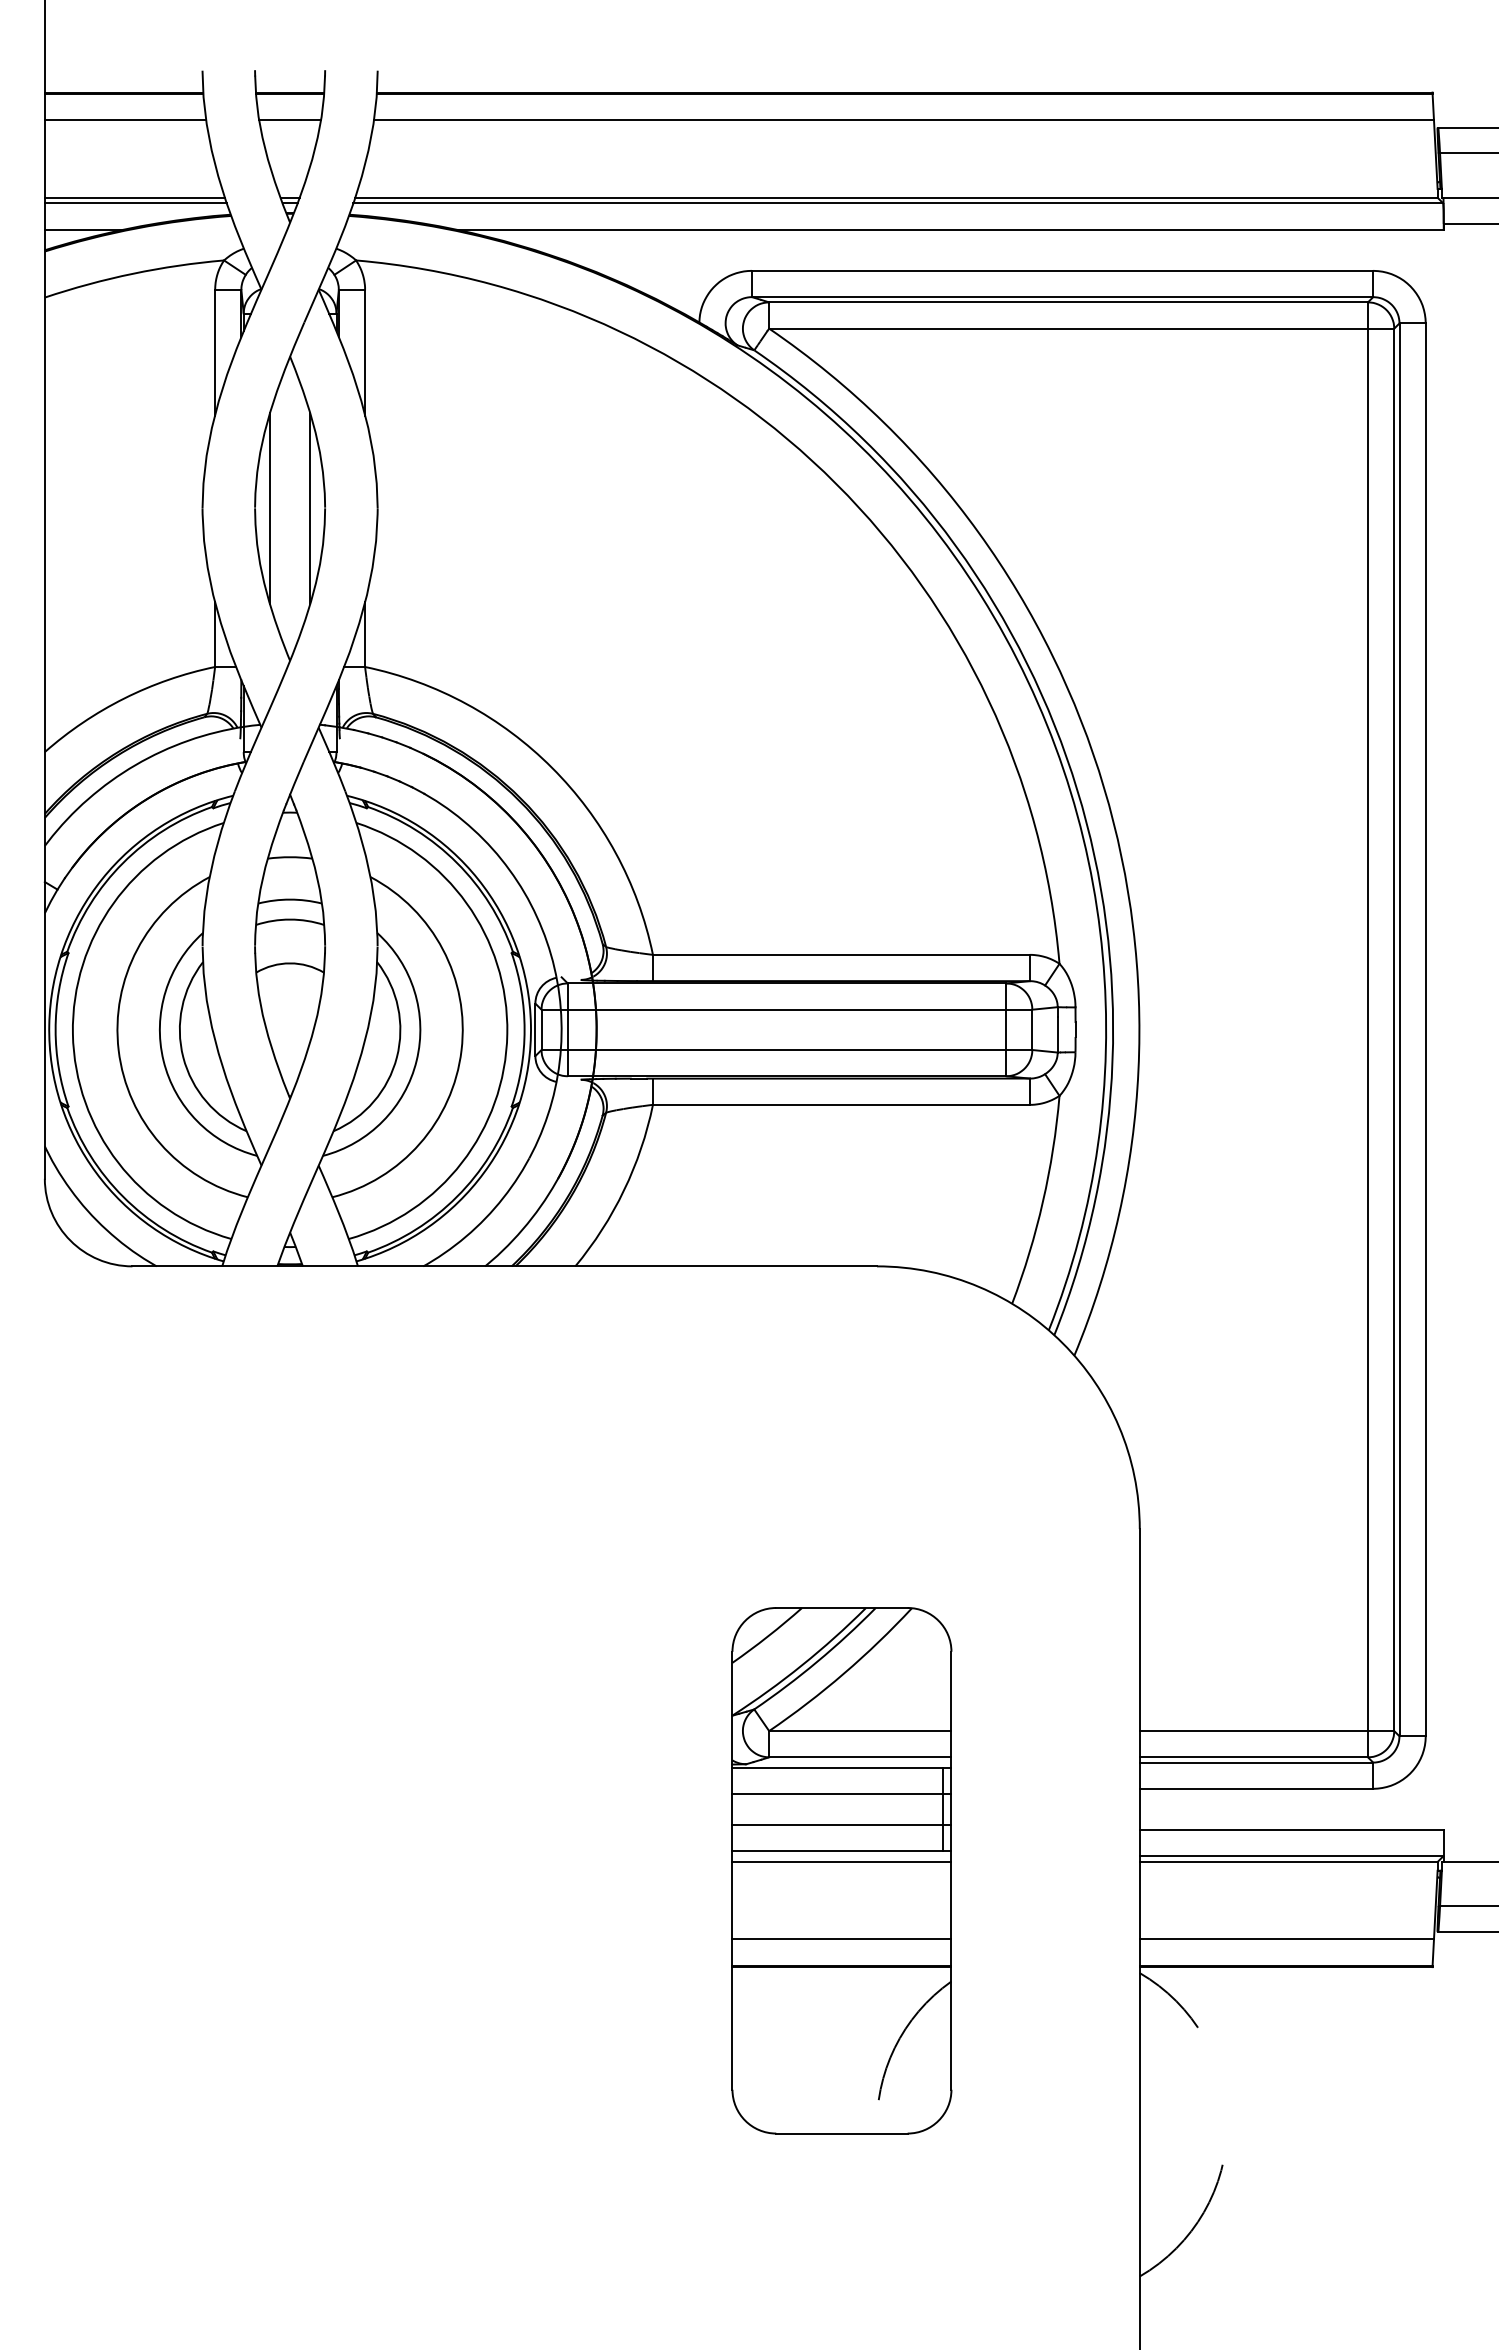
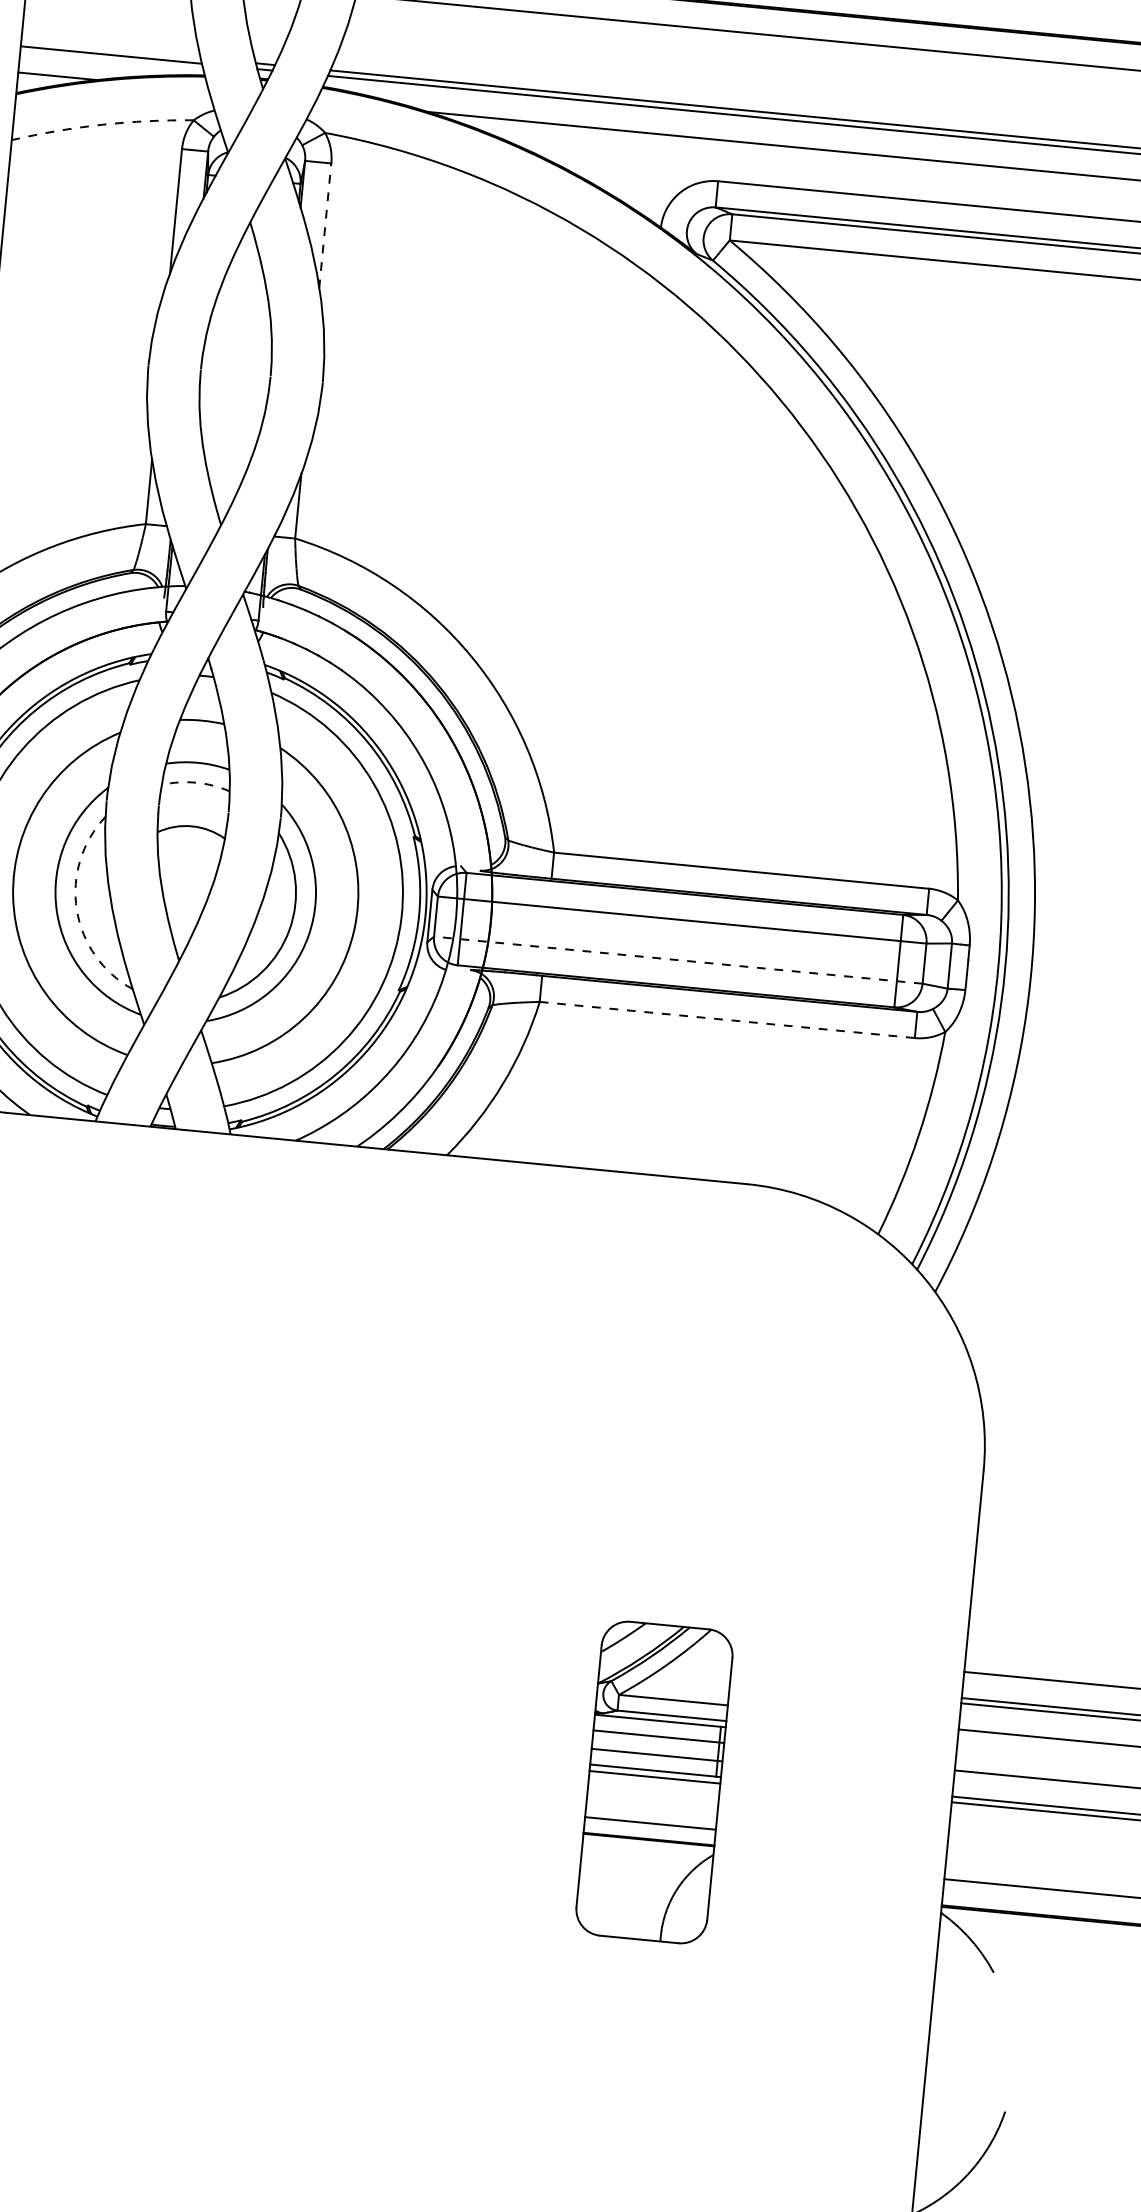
line: (134, 197) -> (110, 49), removed
arc: (133, 273) -> (102, 124), solid -> dashed
line: (365, 352) -> (325, 225), solid -> dashed
line: (269, 508) -> (215, 371), removed
line: (310, 508) -> (256, 375), removed
arc: (290, 919) -> (196, 782), solid -> dashed
line: (786, 1050) -> (677, 960), solid -> dashed
arc: (183, 1057) -> (76, 909), solid -> dashed
line: (841, 1104) -> (727, 1019), solid -> dashed
part: (841, 1870) -> (654, 1782), size x0.6

